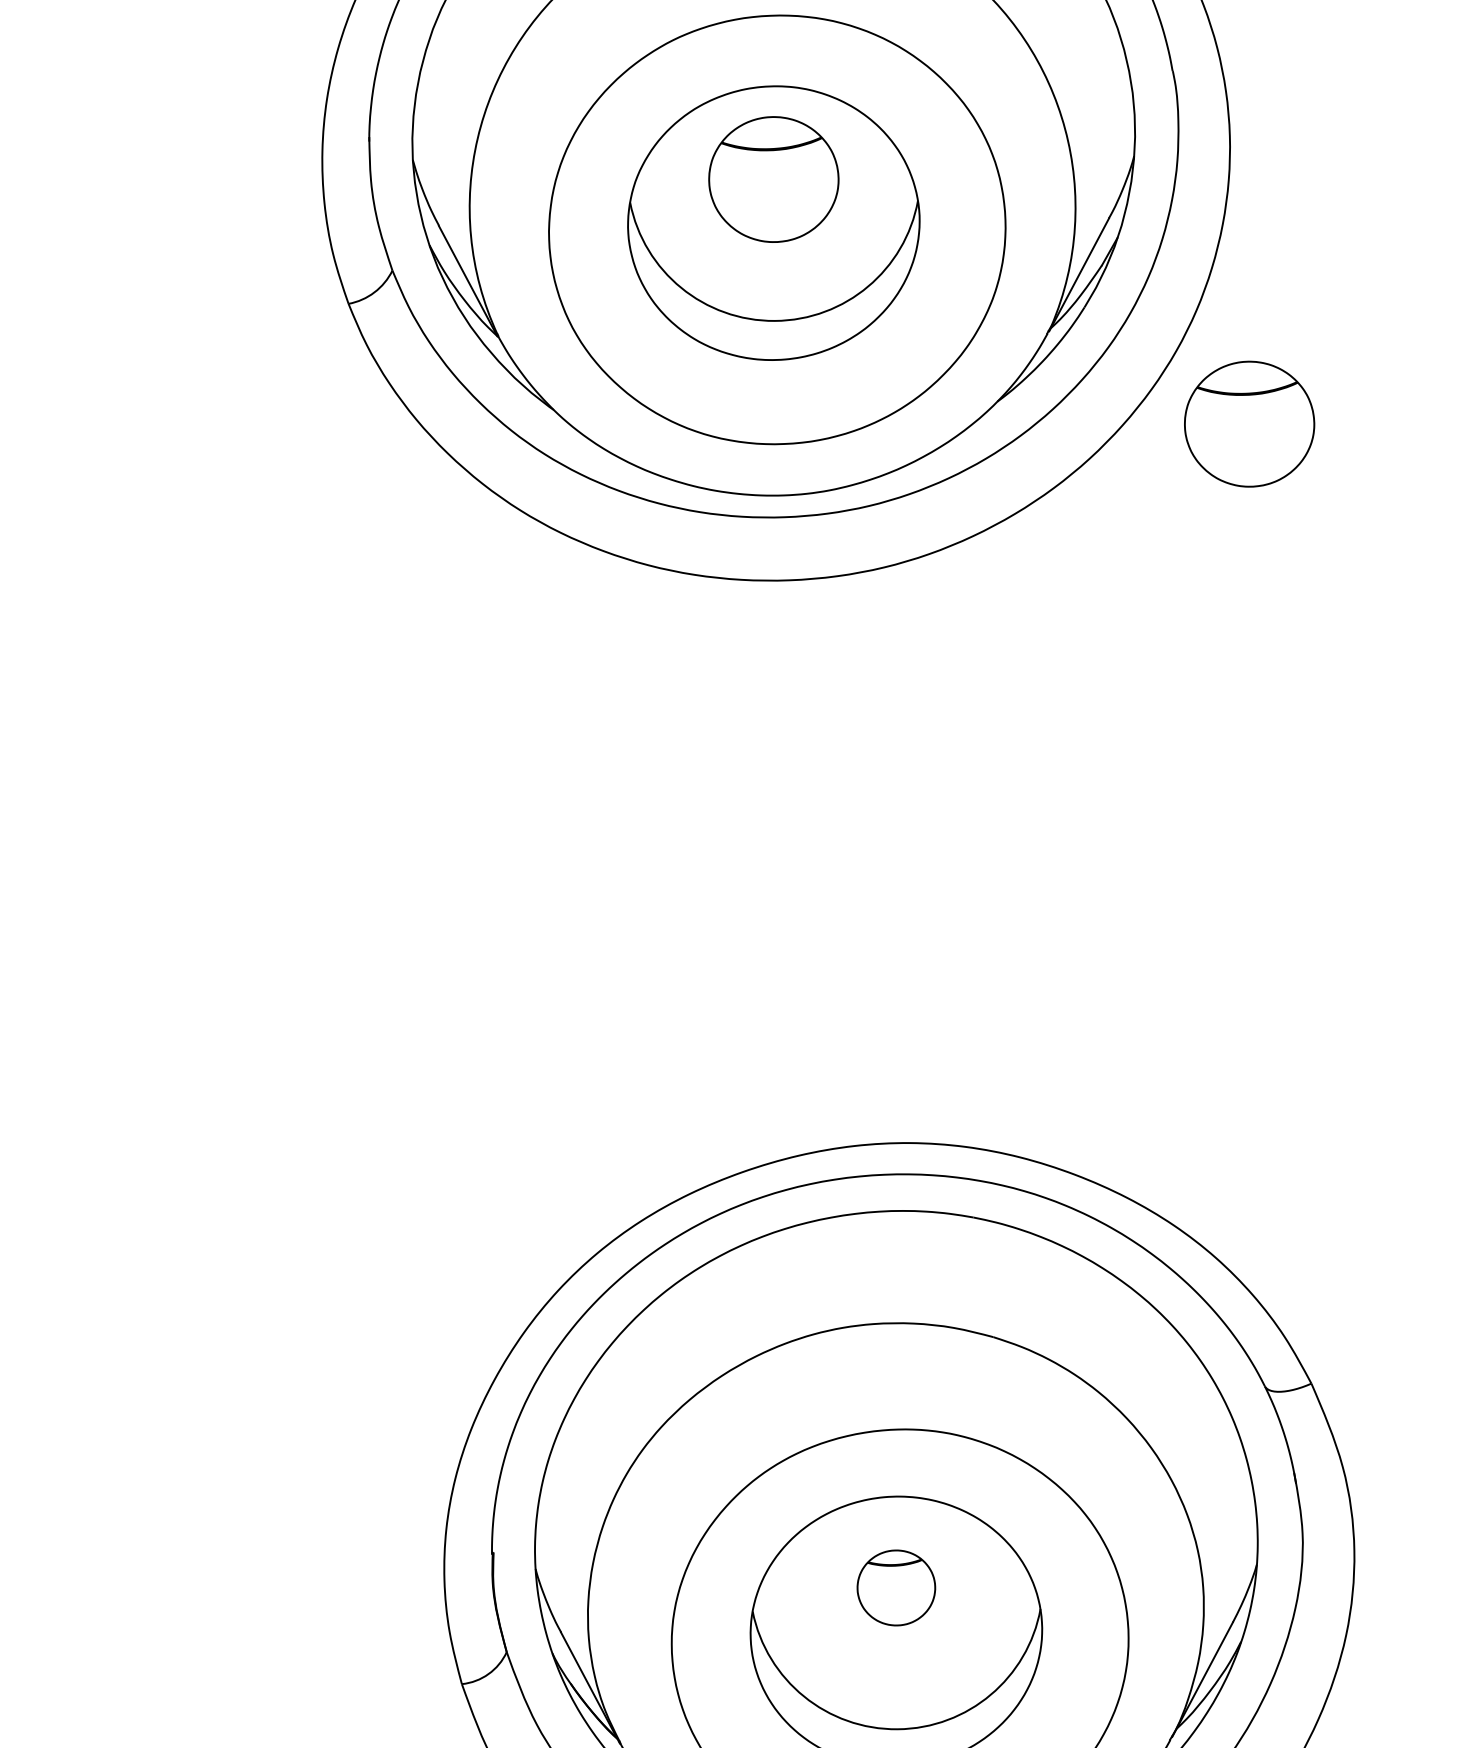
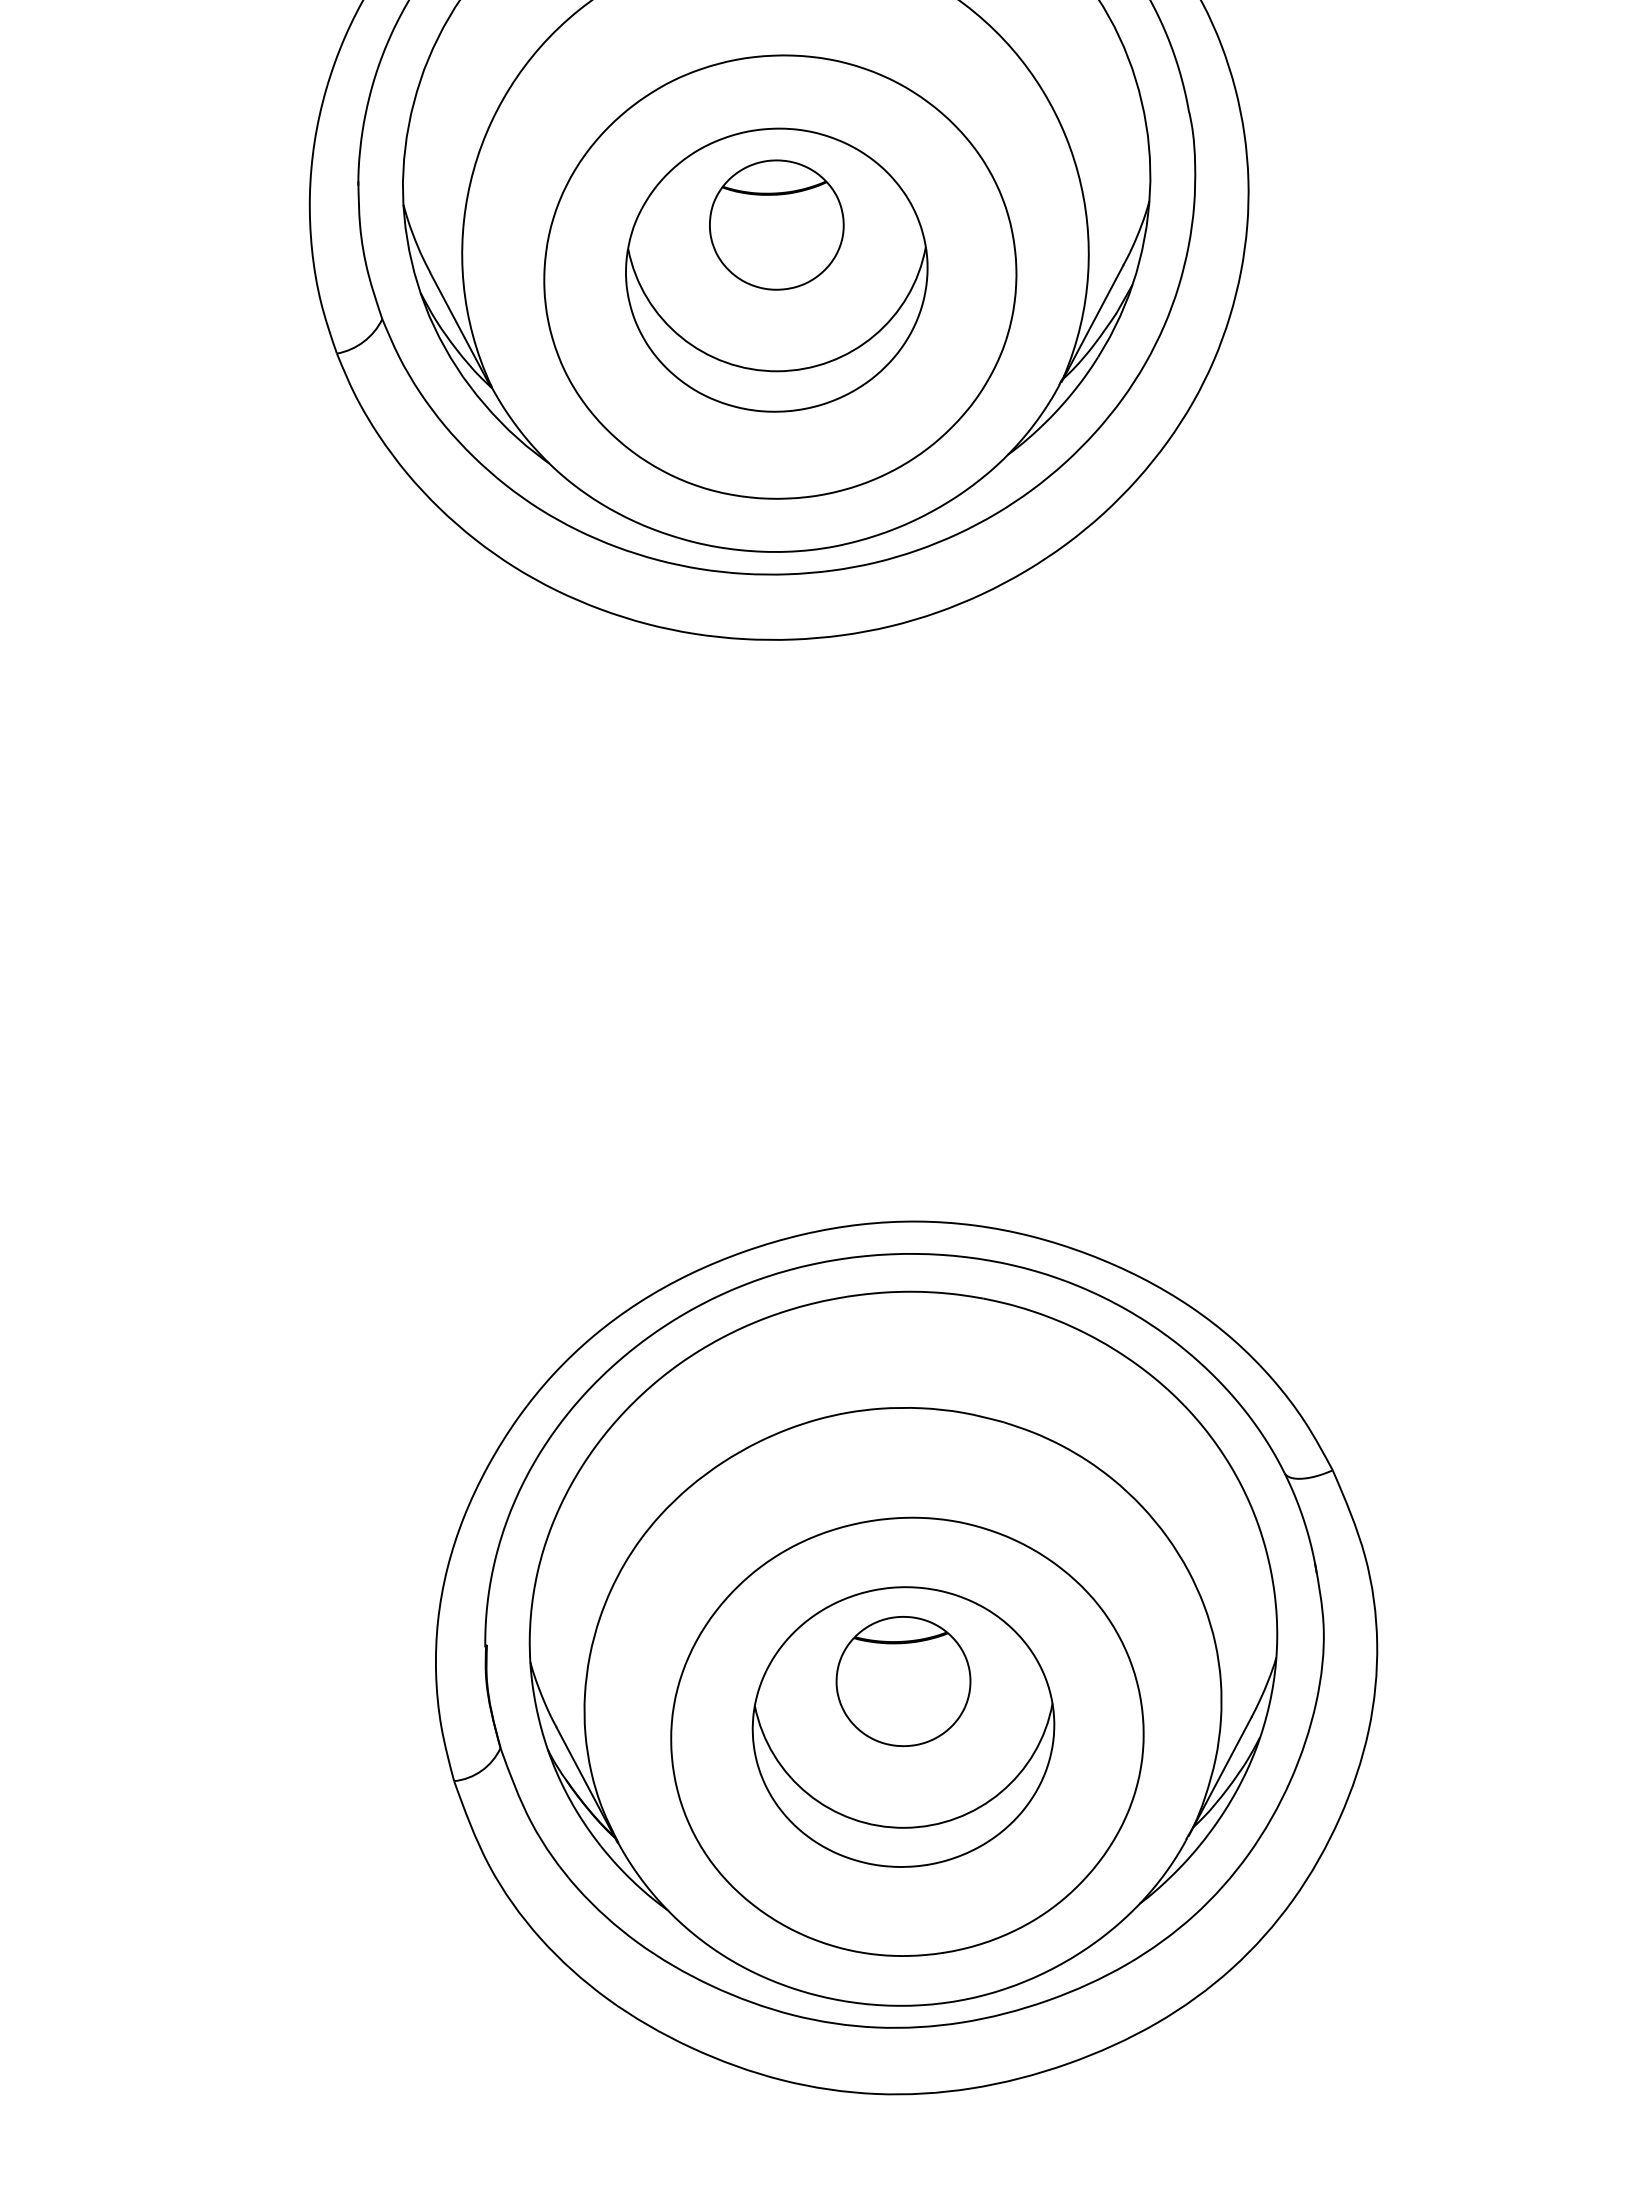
part: (1249, 423) -> (1268, 477), removed
part: (896, 1587) -> (903, 1681), size x1.67

